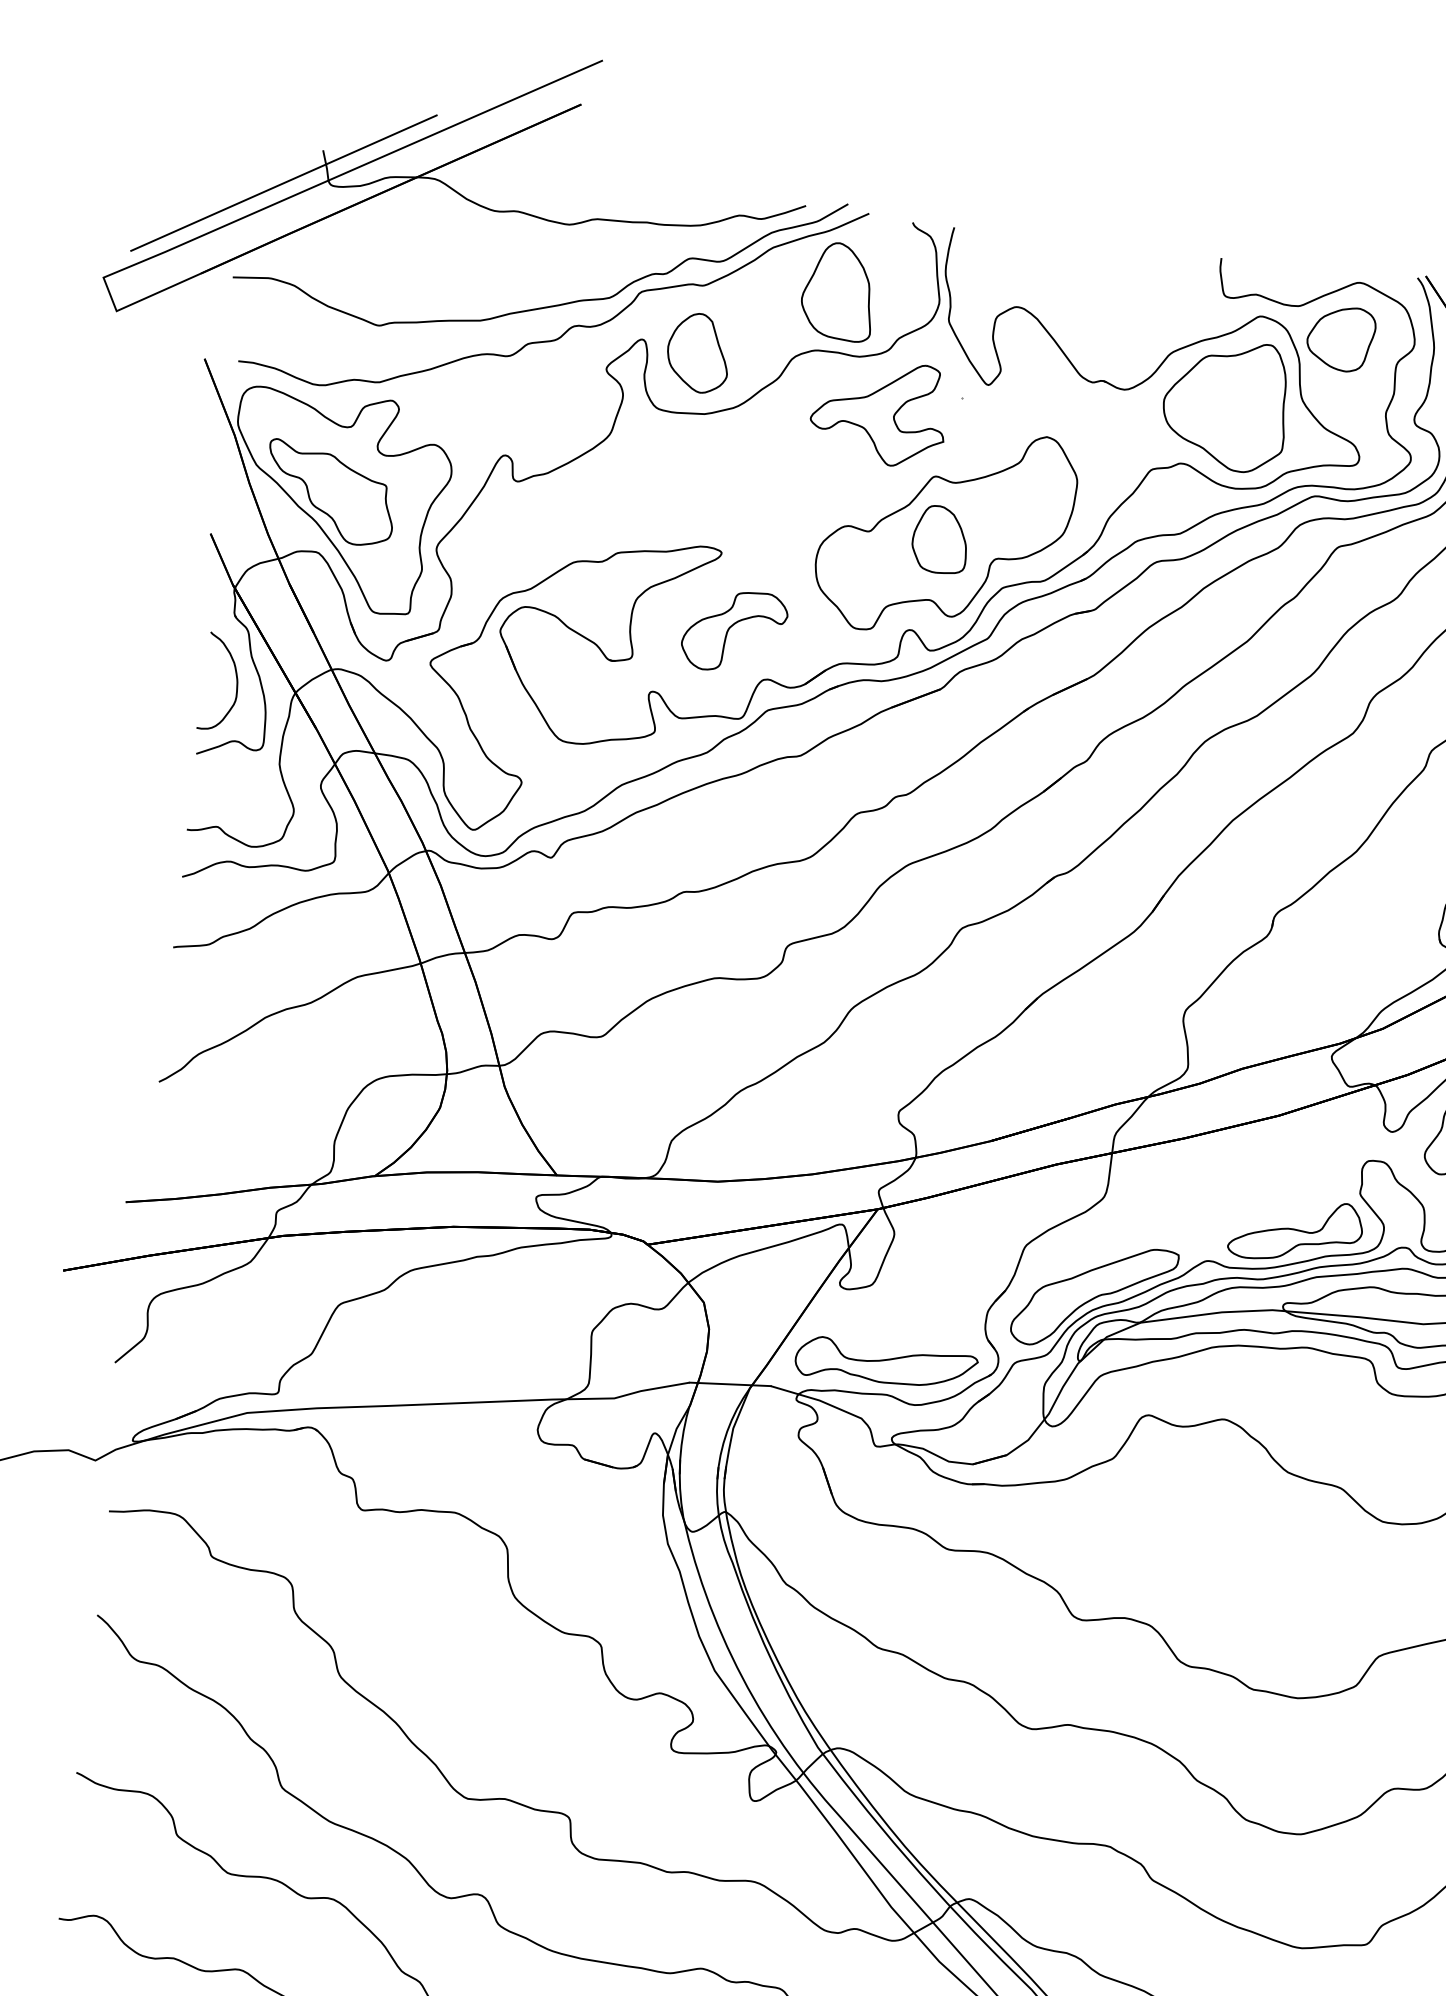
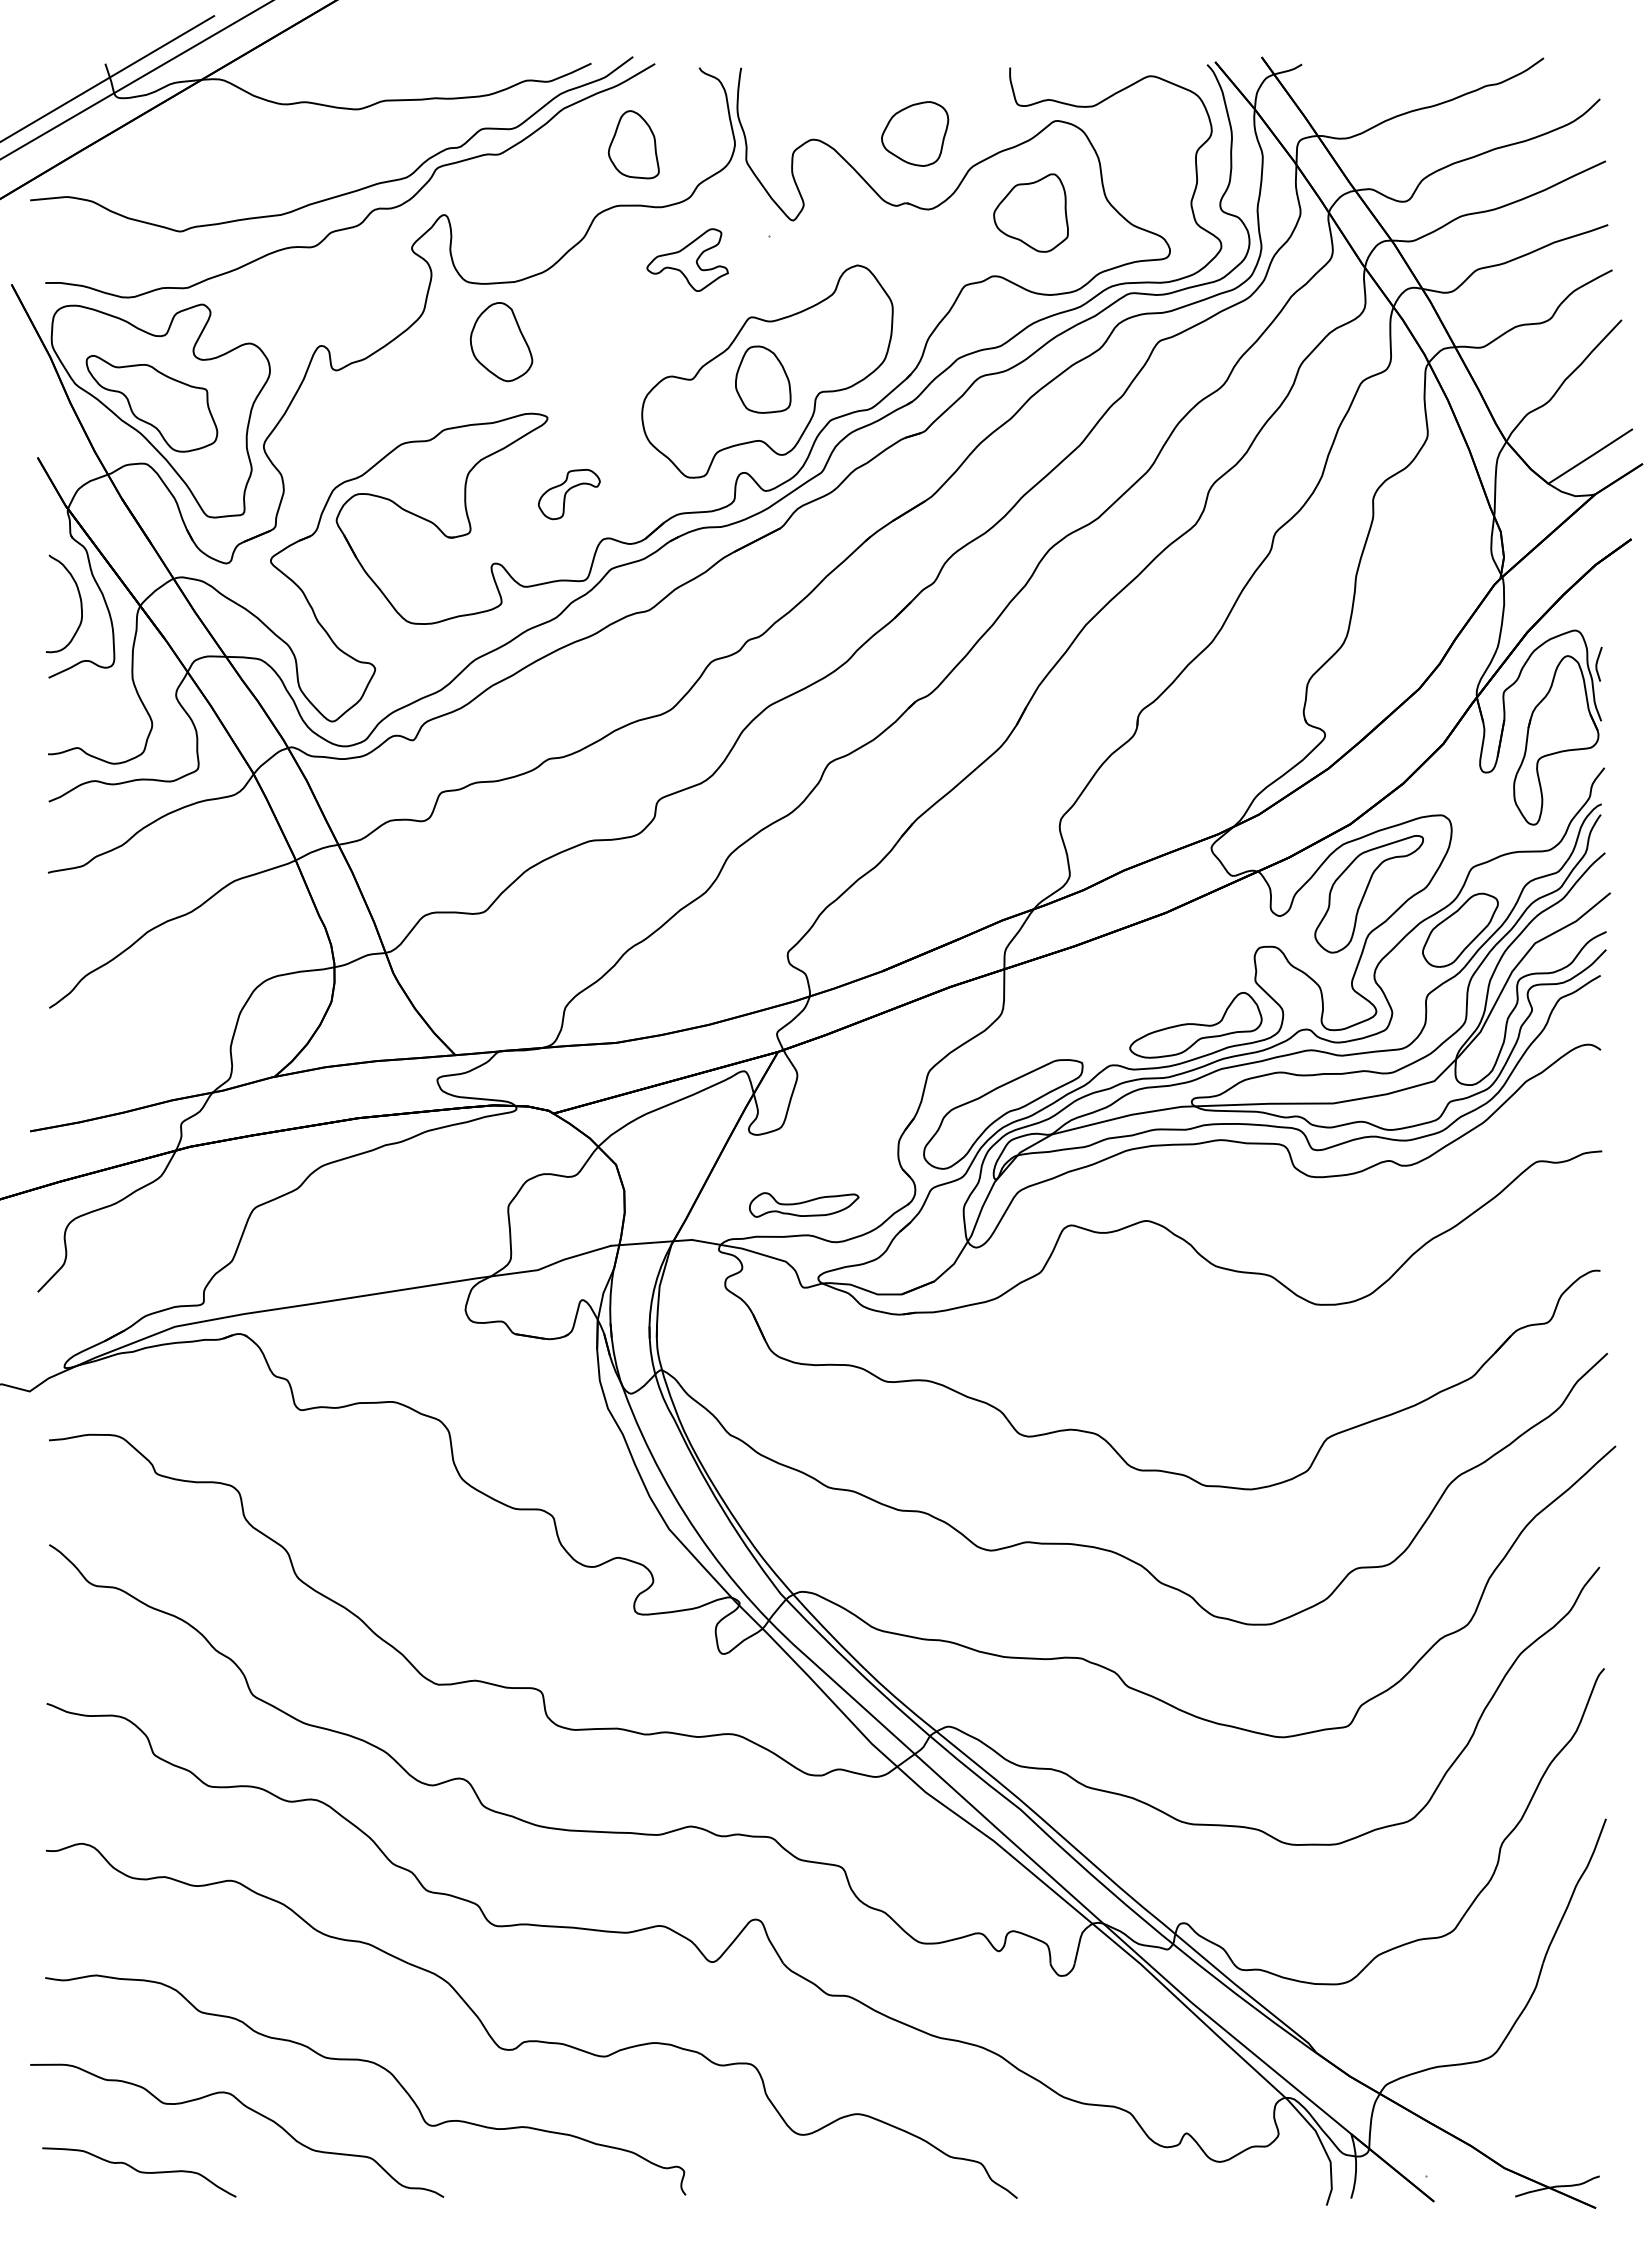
part: (838, 291) -> (633, 144), size x0.7
part: (1341, 338) -> (915, 133), moved
part: (698, 353) -> (501, 342), moved
part: (1225, 404) -> (1030, 212), size x0.6
part: (878, 411) -> (687, 259), size x0.6
part: (734, 631) -> (569, 494), size x0.6
part: (885, 1363) -> (803, 1204), size x0.6

